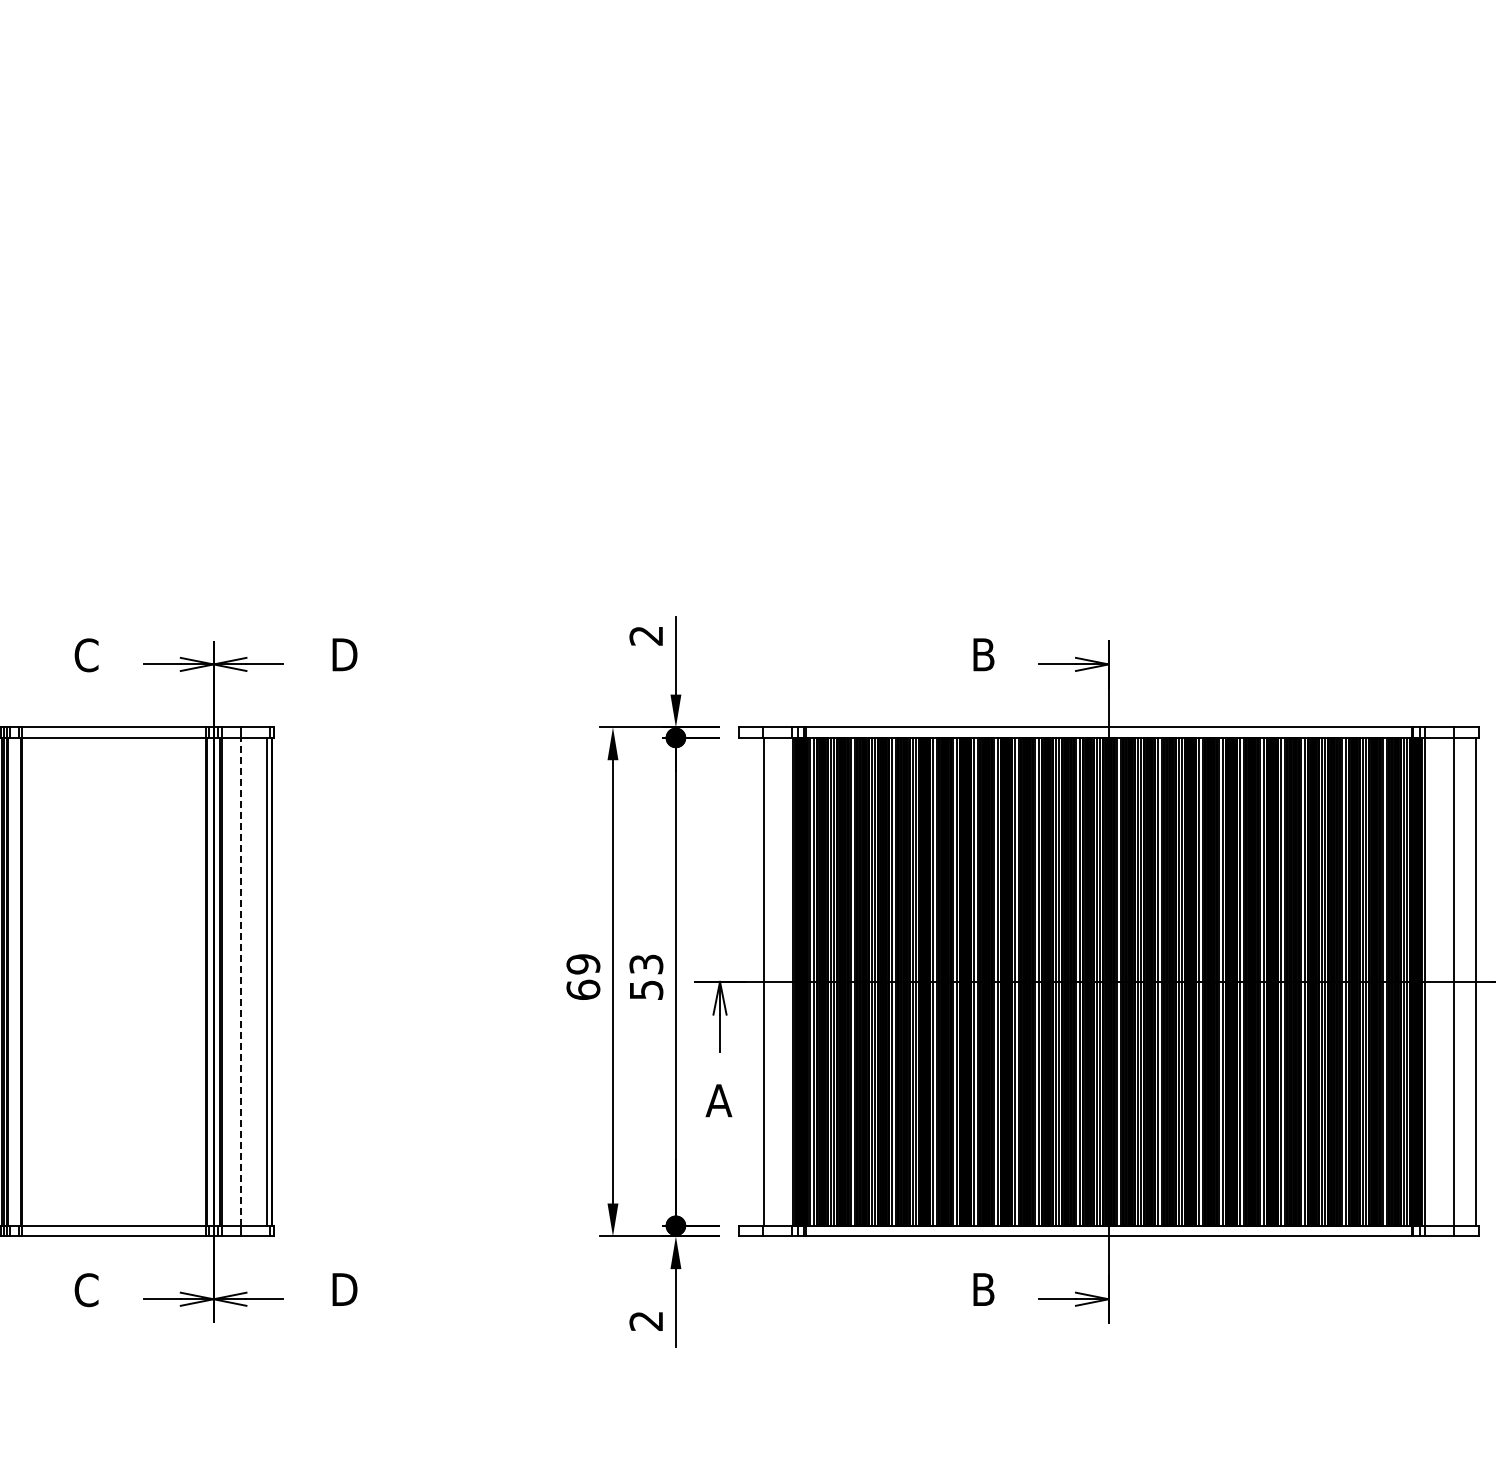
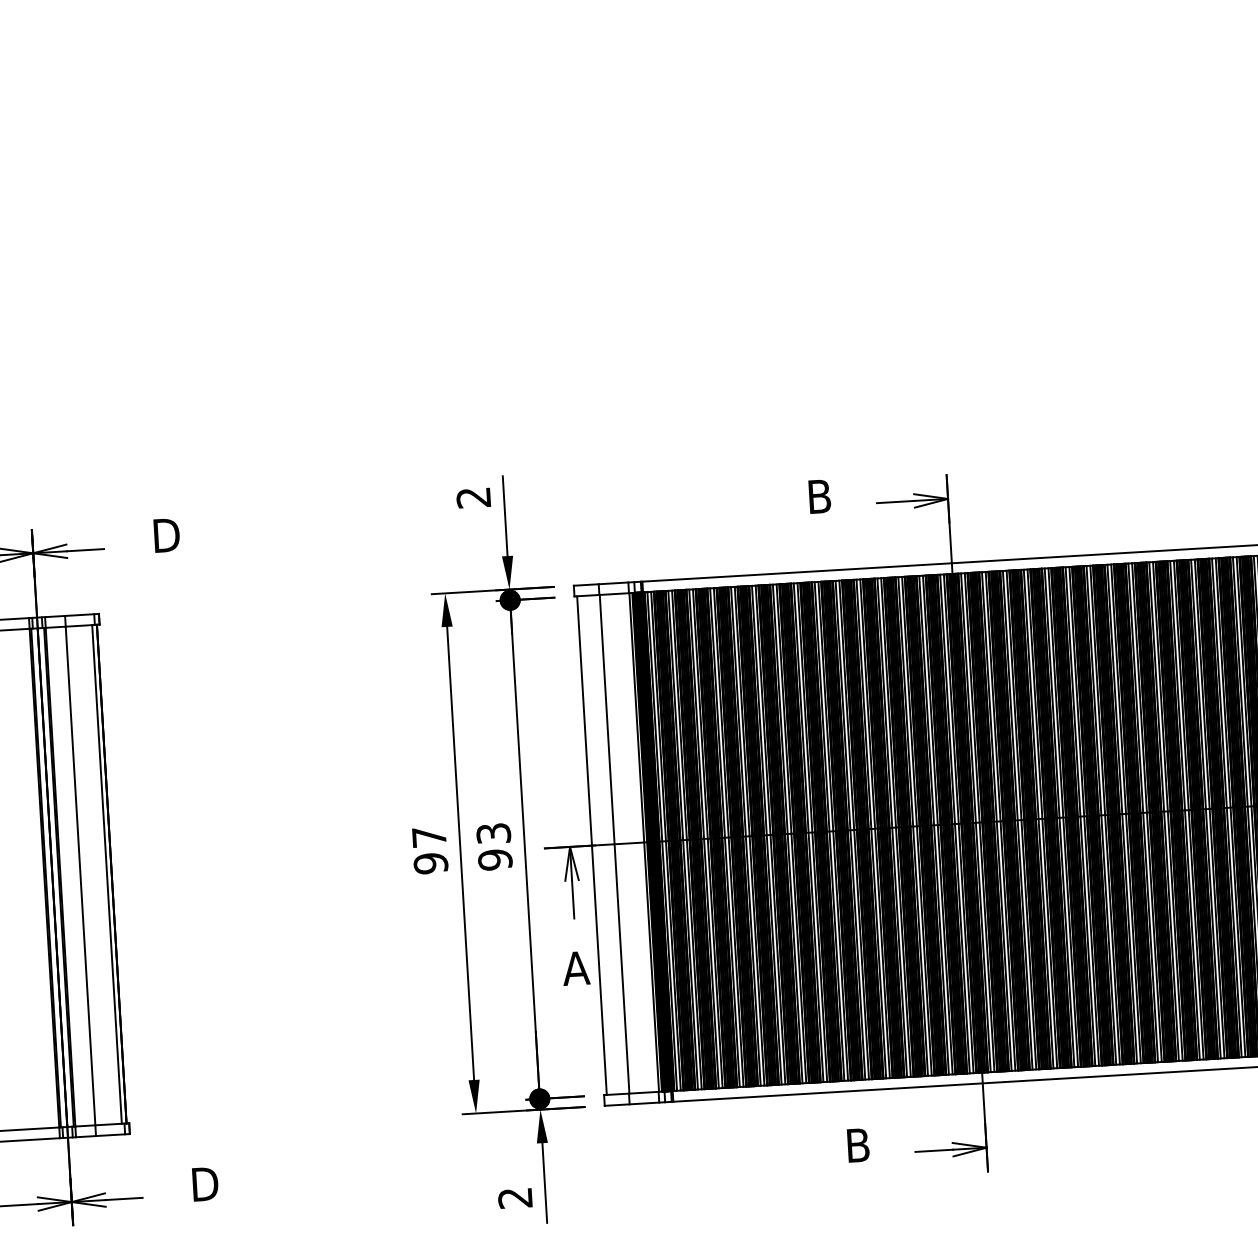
text: (583, 977) -> (430, 850), 69 -> 97
line: (241, 981) -> (80, 875), dashed -> solid
line: (741, 981) -> (591, 845), added
text: (646, 990) -> (495, 860), 53 -> 93

